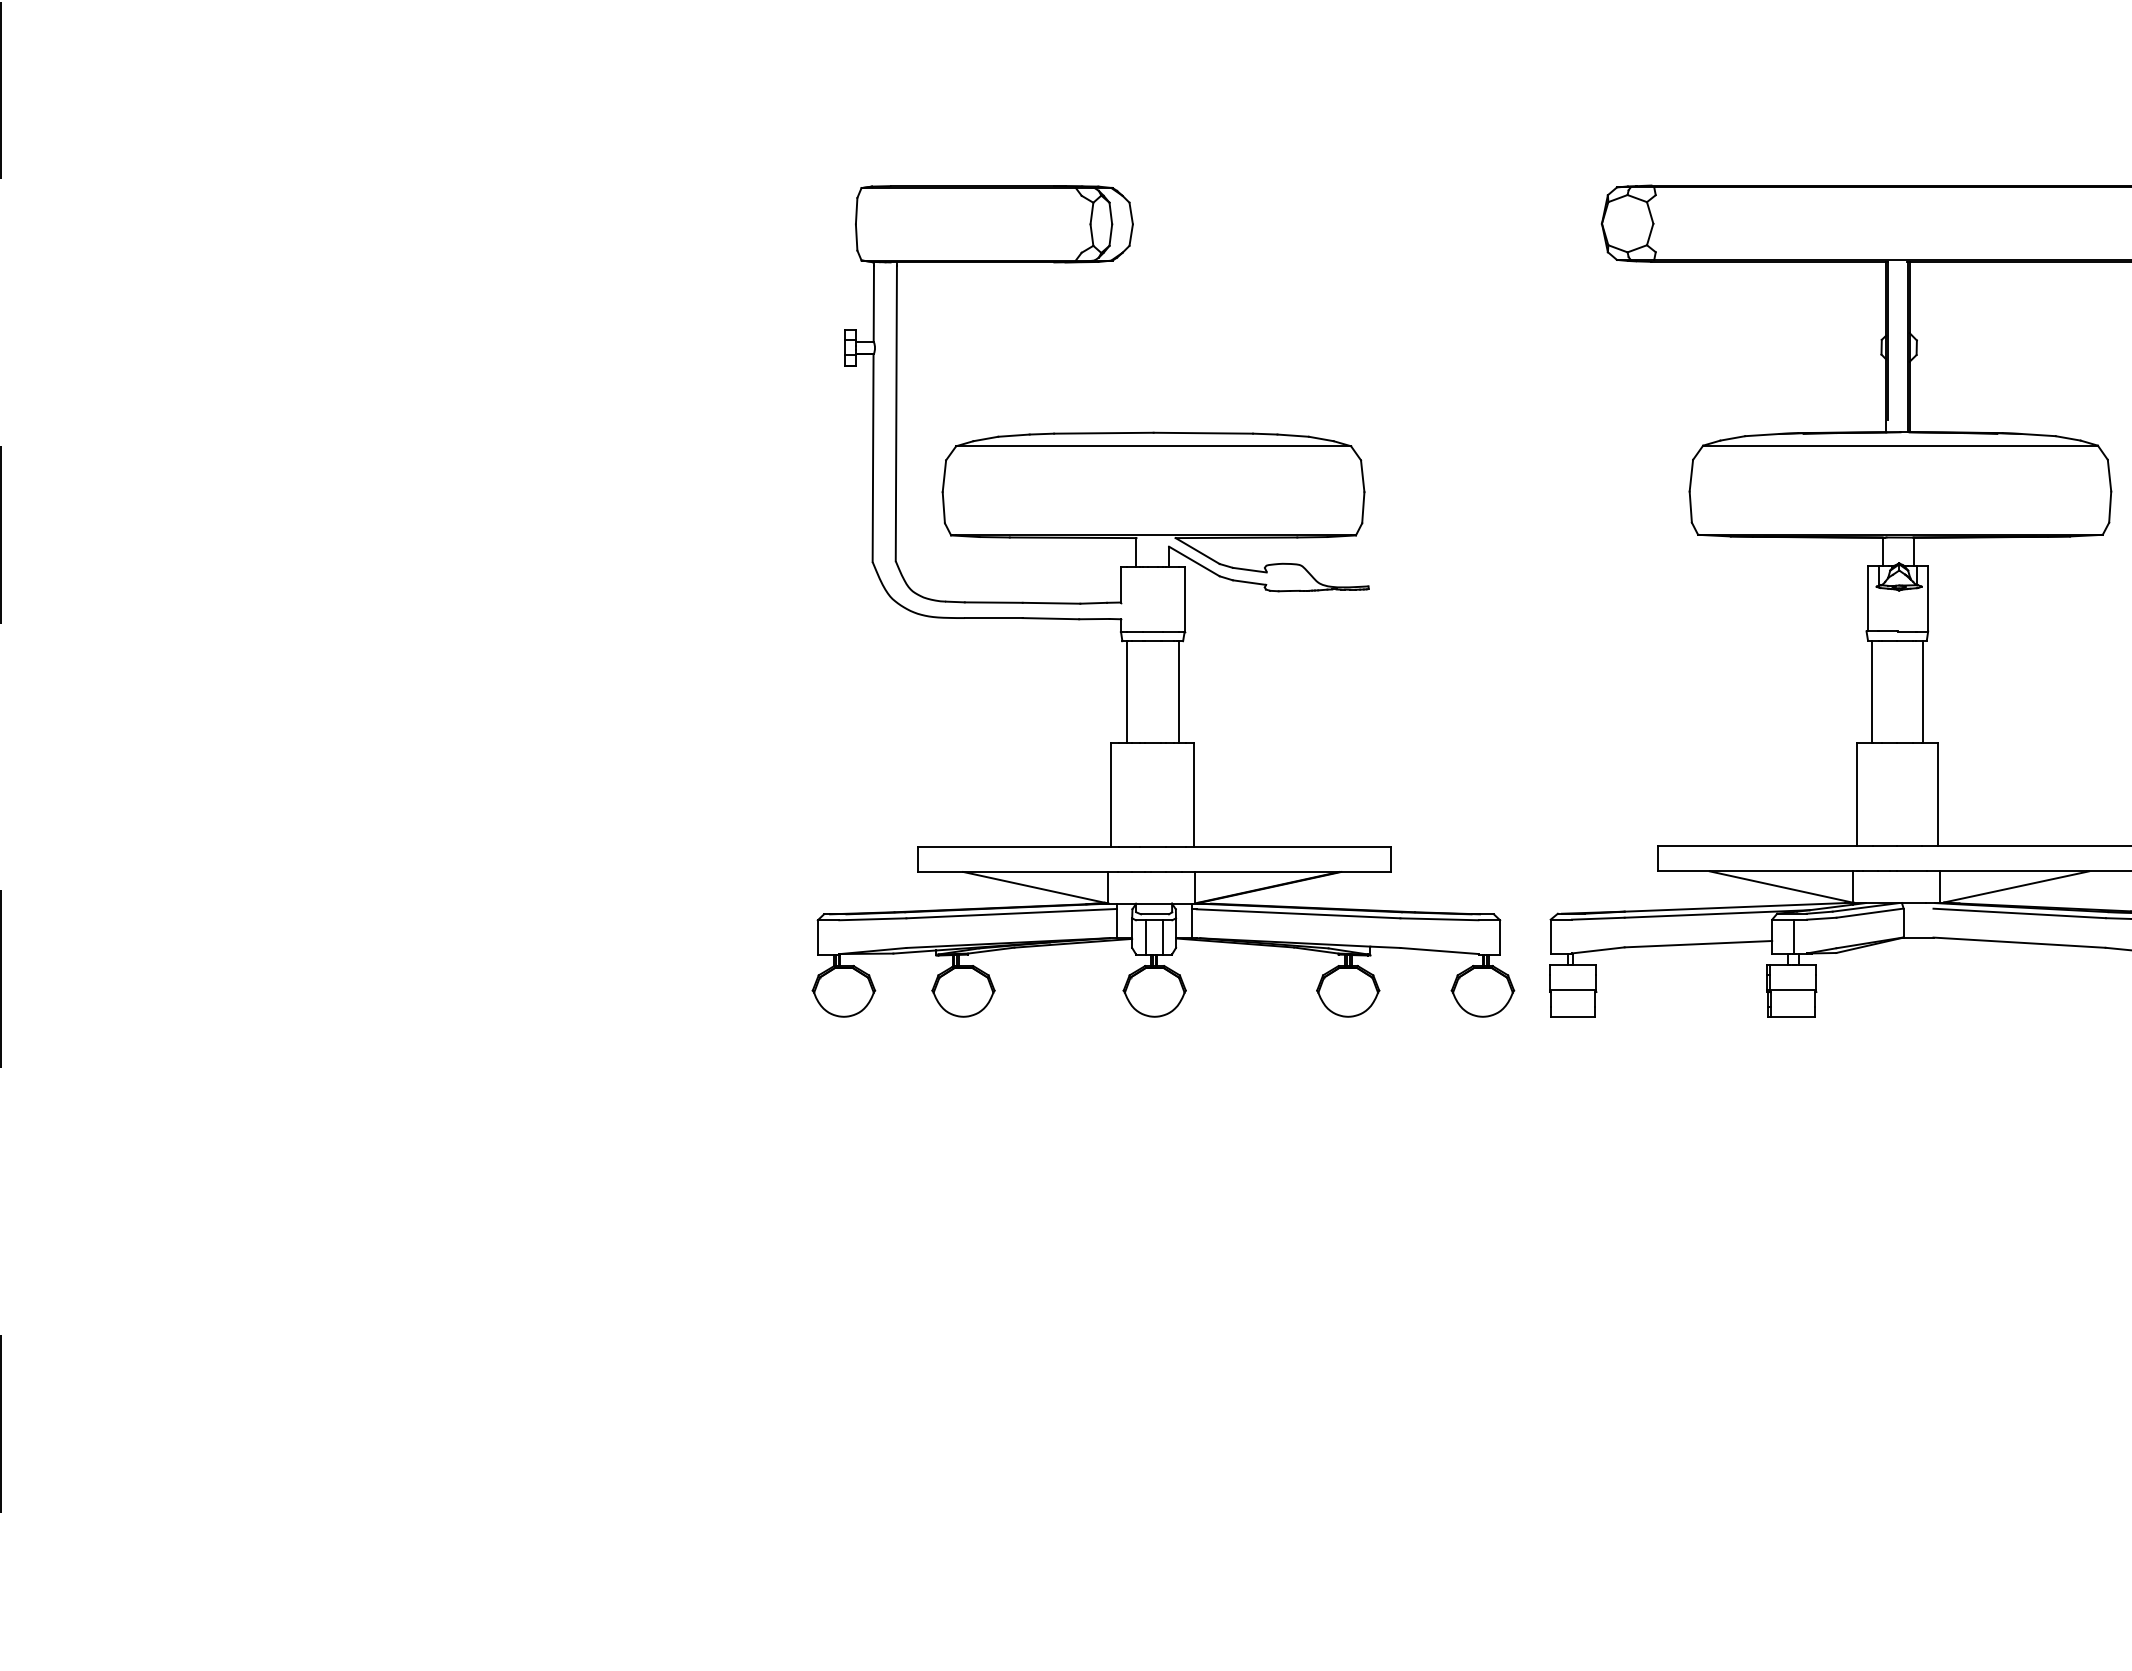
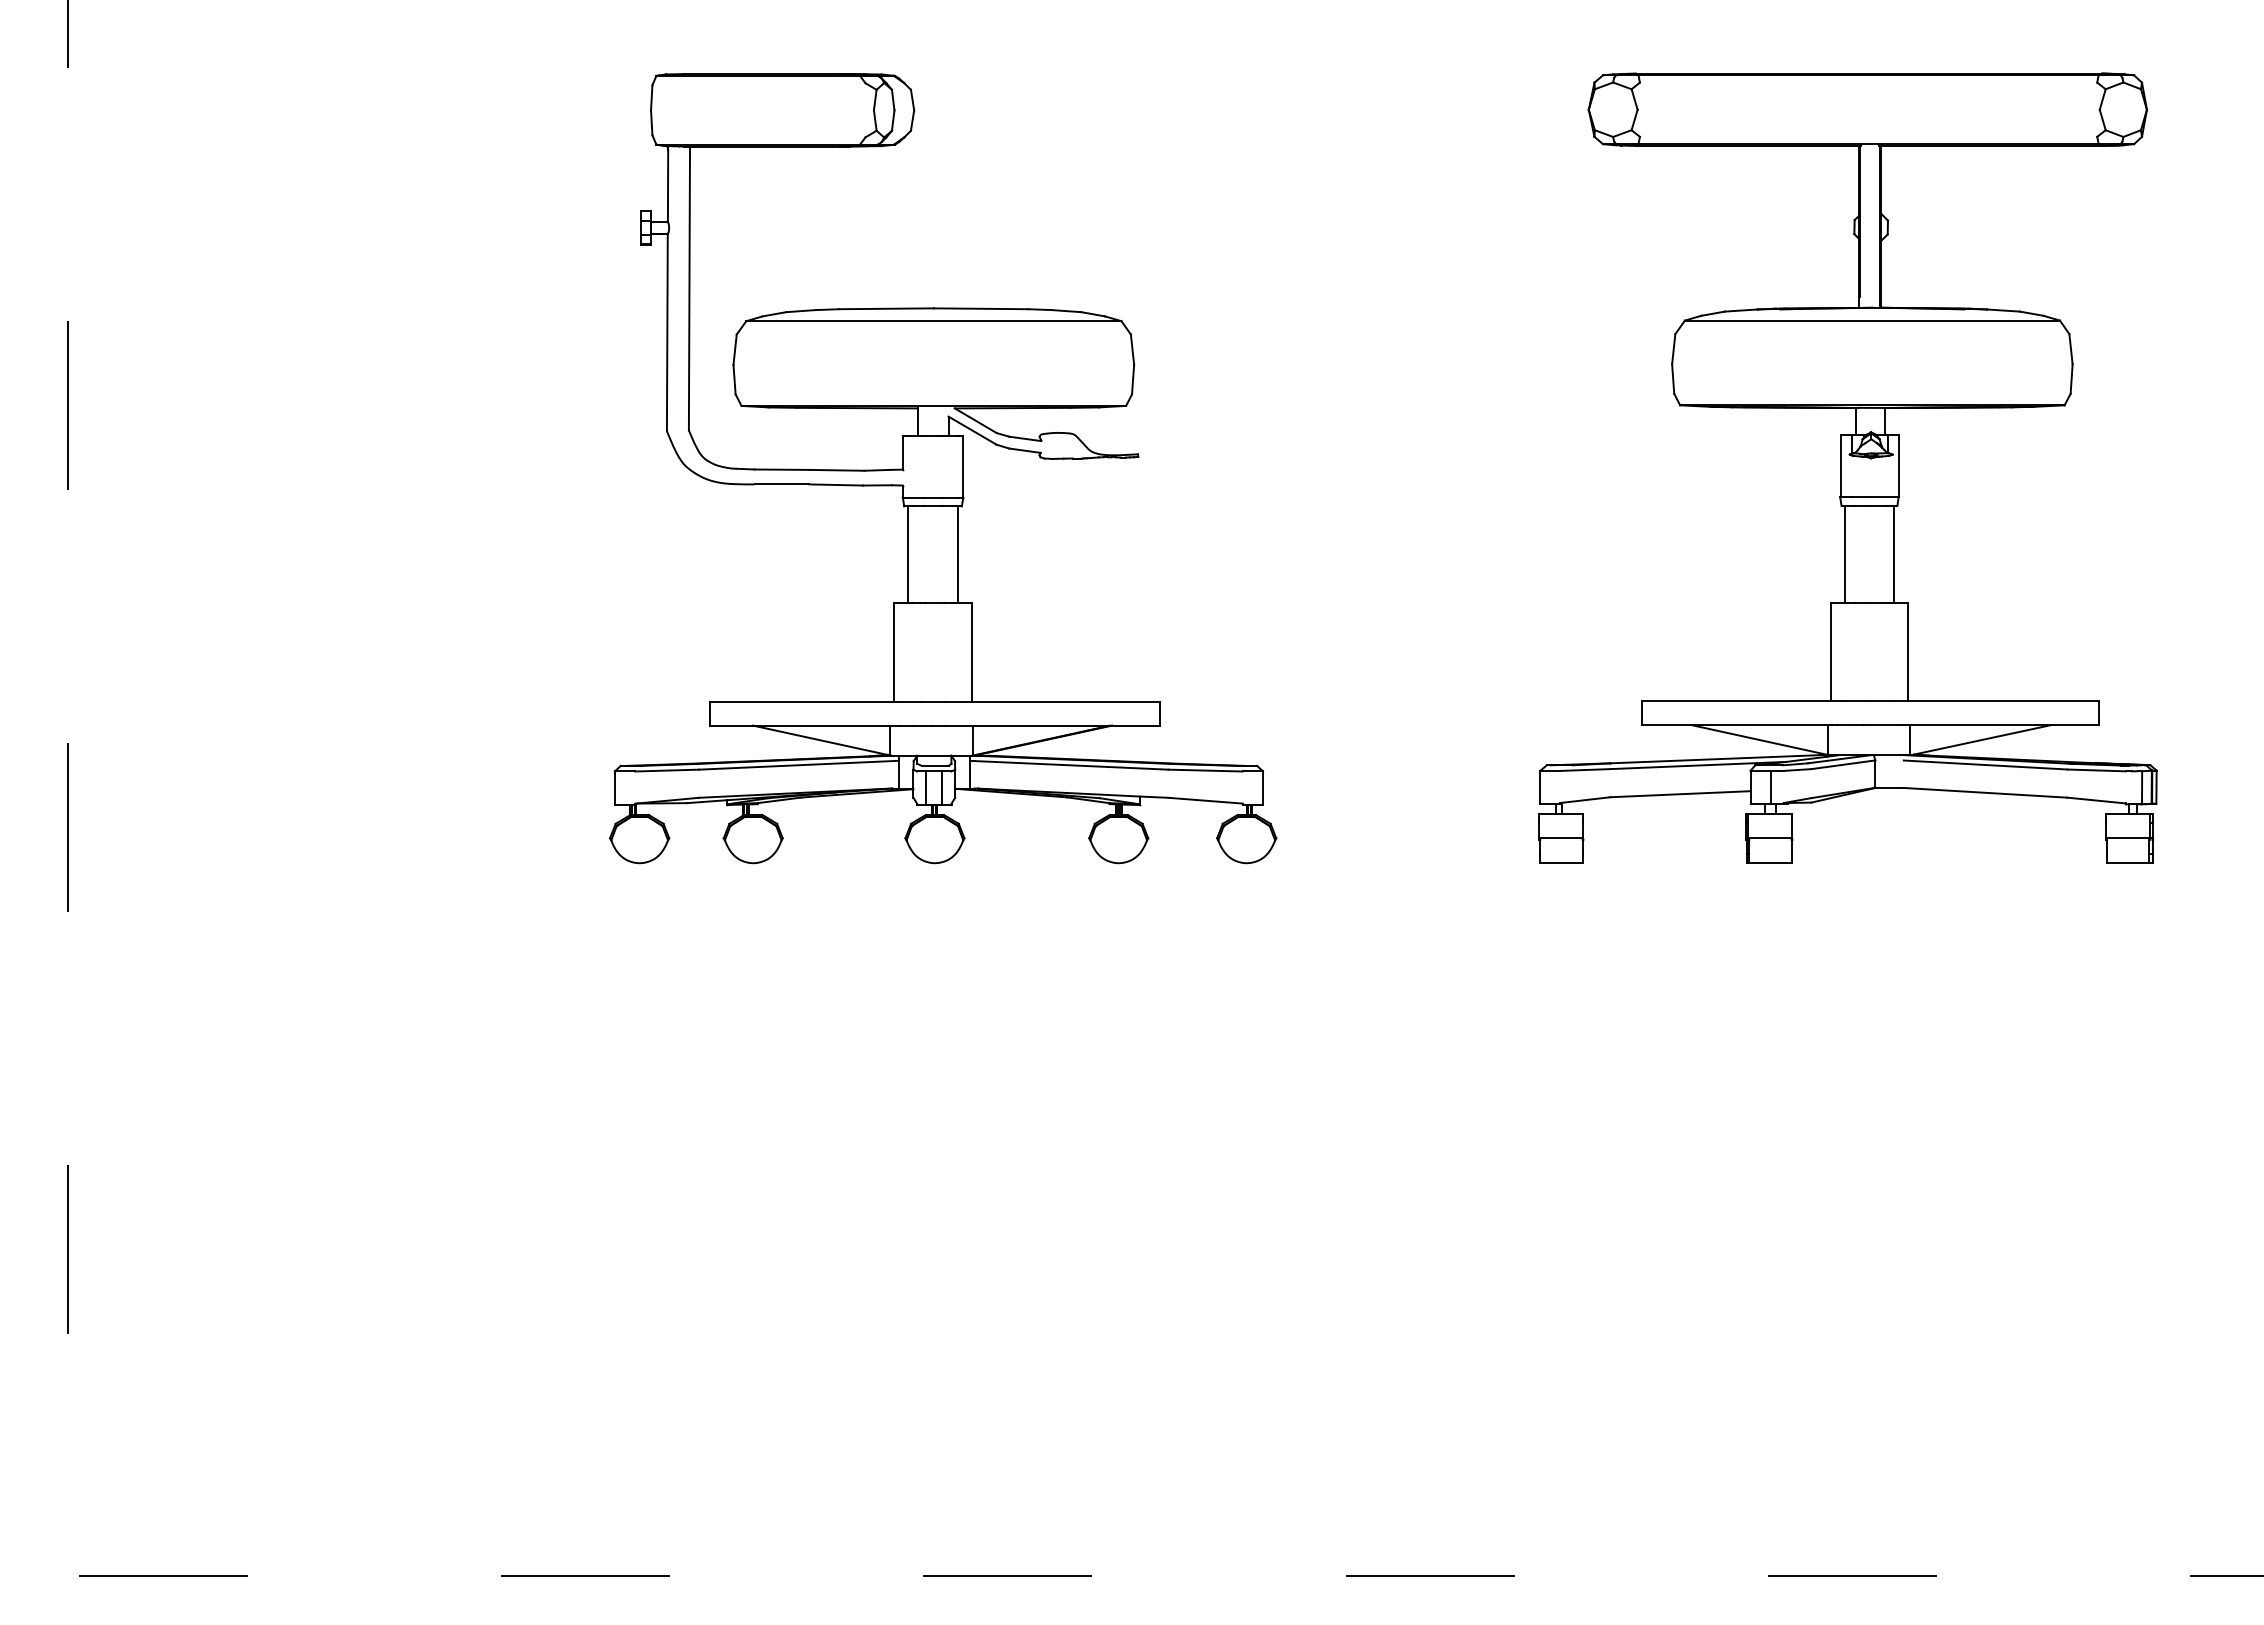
part: (1163, 601) -> (943, 468), moved

